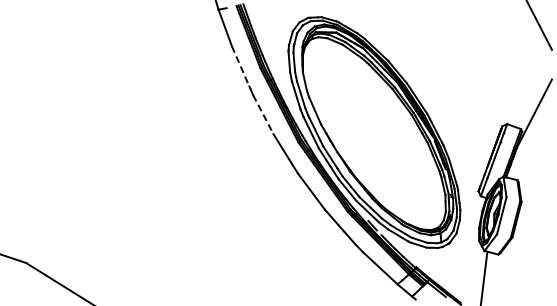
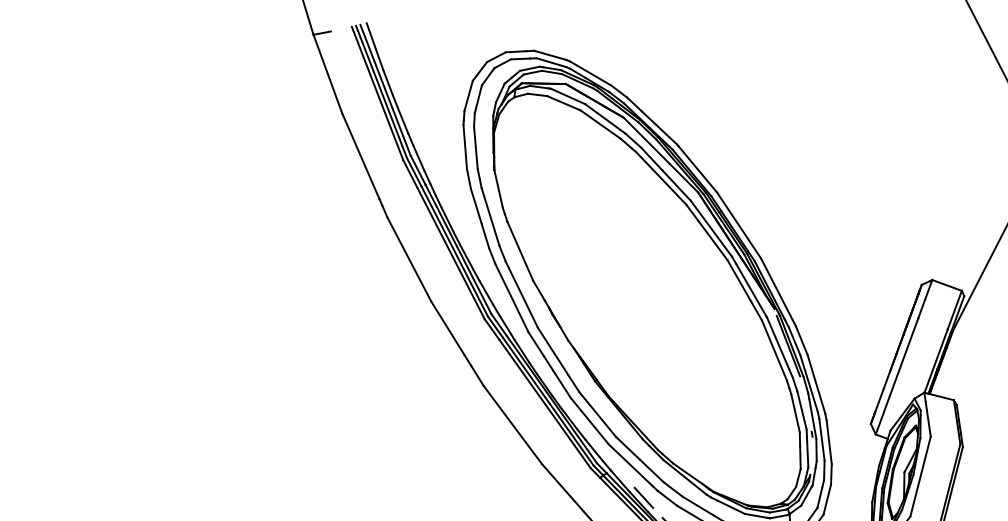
line: (240, 66) -> (360, 156), dashed -> solid
line: (263, 114) -> (409, 259), dashed -> solid

